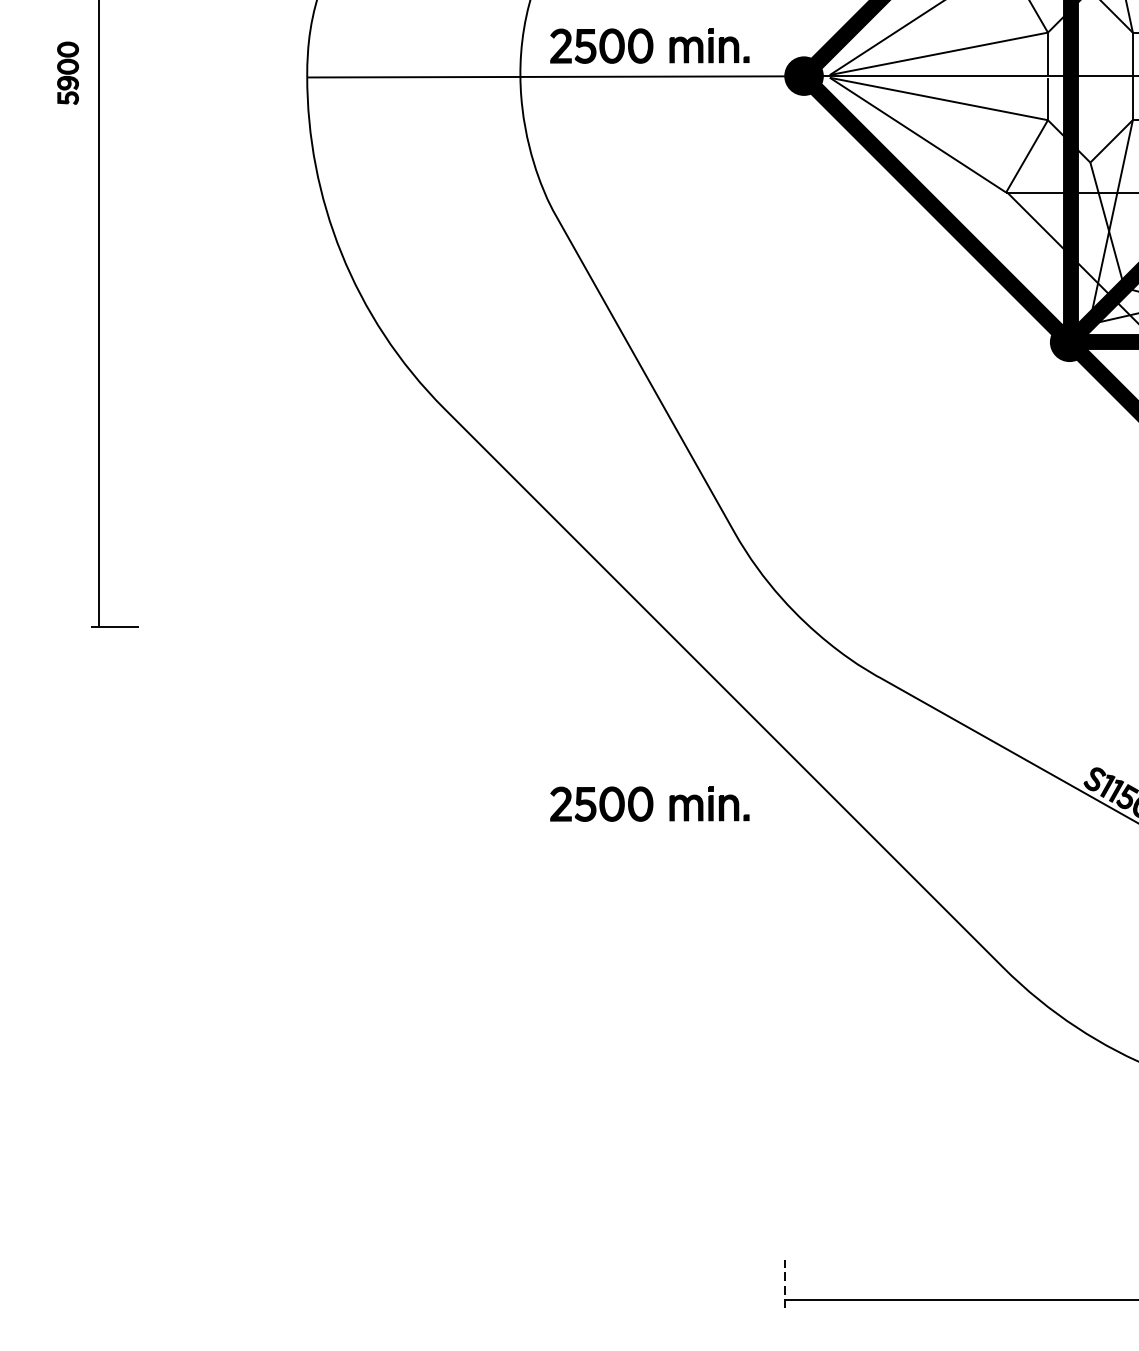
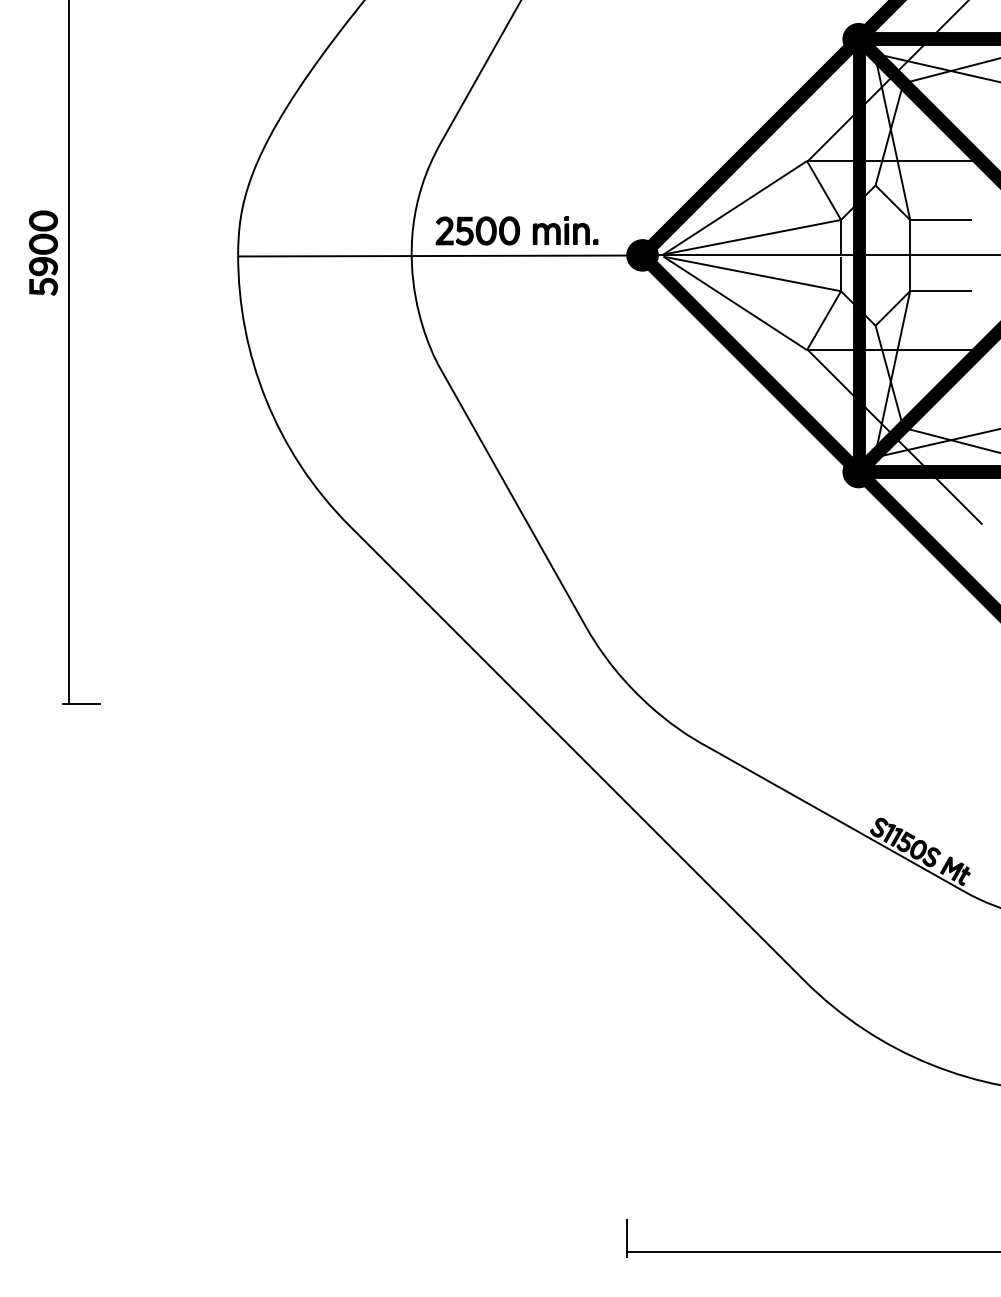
part: (68, 72) -> (43, 252), size x1.67
part: (649, 803) -> (516, 847), removed
line: (785, 1284) -> (627, 1238), dashed -> solid

